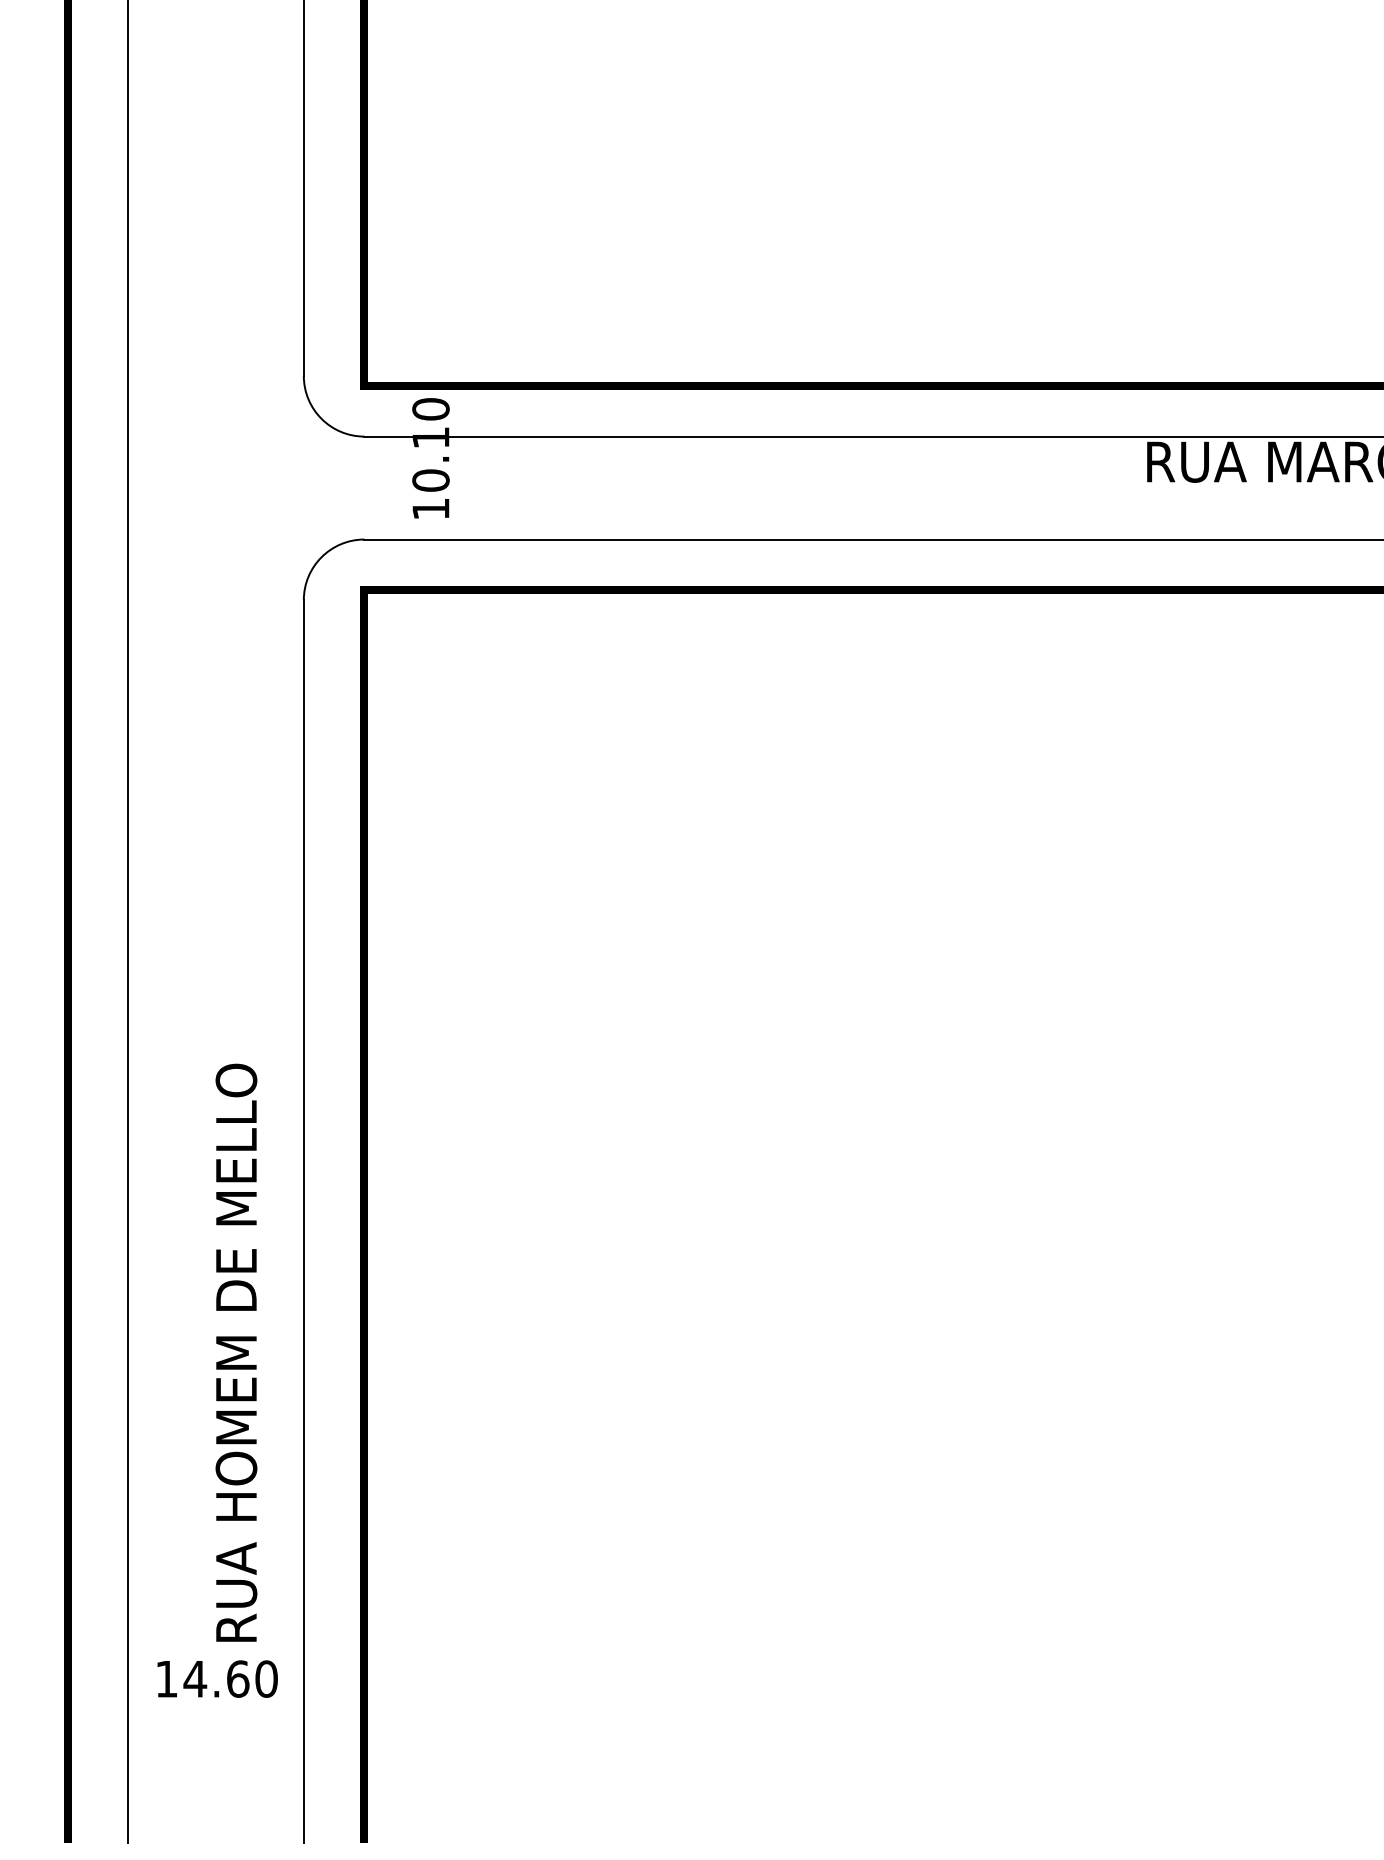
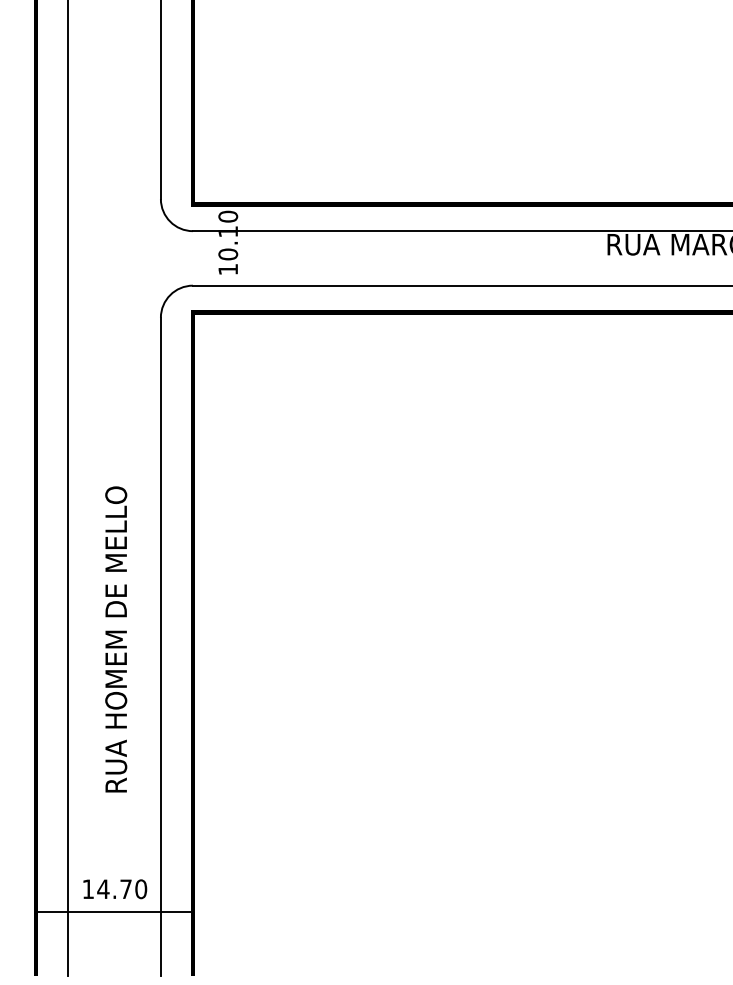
text: (236, 1352) -> (116, 639), moved
text: (238, 1679) -> (126, 889), 14.60 -> 14.70
line: (214, 1722) -> (113, 912), added

